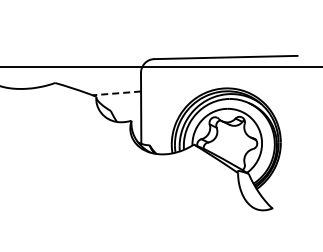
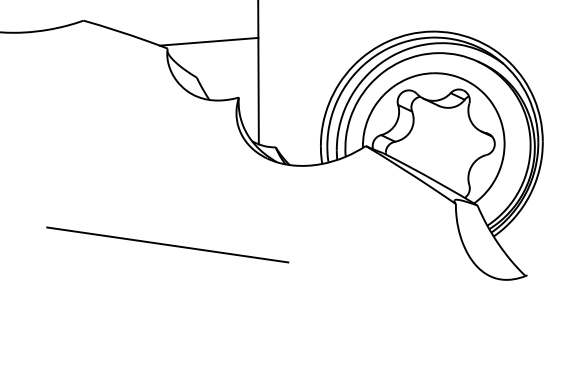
line: (116, 93) -> (208, 42), dashed -> solid
line: (96, 192) -> (167, 243), added

